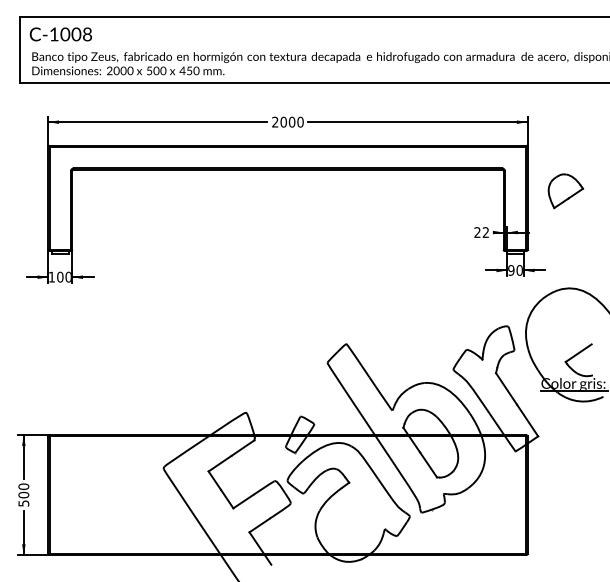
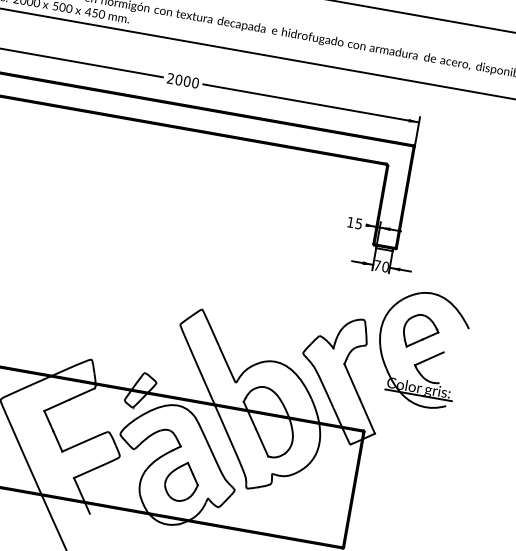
part: (565, 191) -> (420, 332), moved
text: (481, 232) -> (354, 223), 22 -> 15
text: (511, 270) -> (377, 265), 90 -> 70
part: (356, 516) -> (182, 481), added

